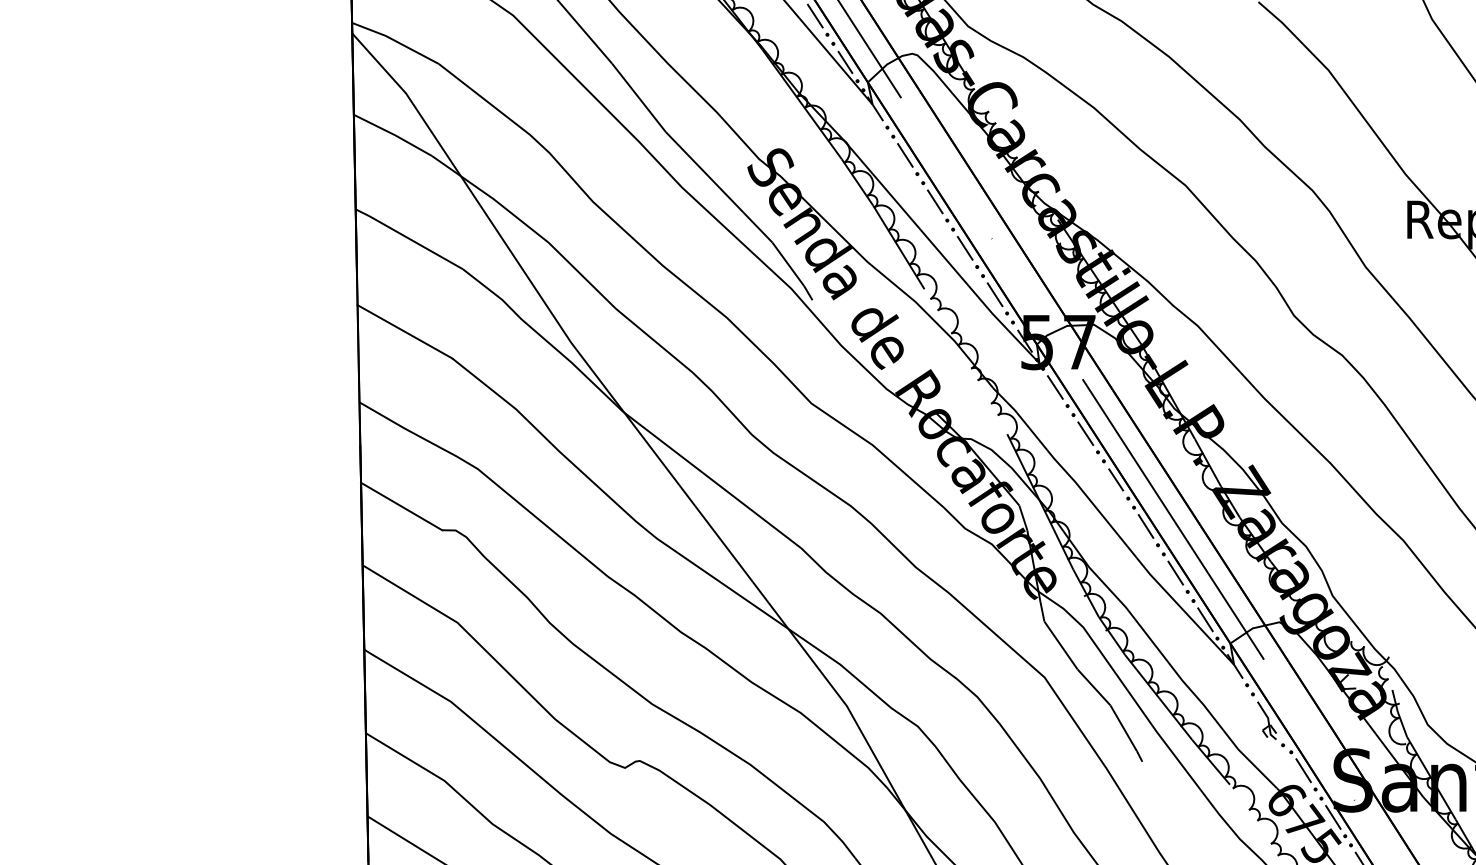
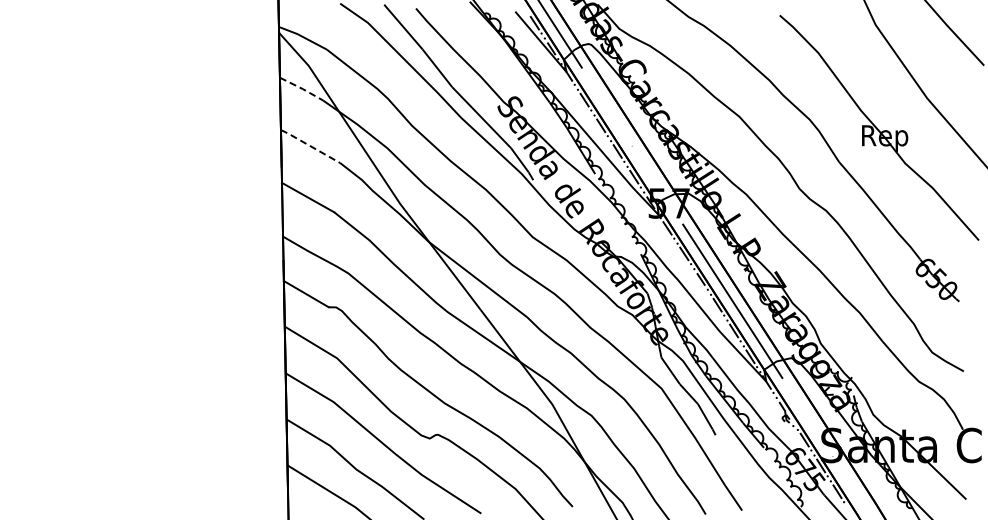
line: (394, 136) -> (302, 89), solid -> dashed
line: (409, 237) -> (310, 145), solid -> dashed

